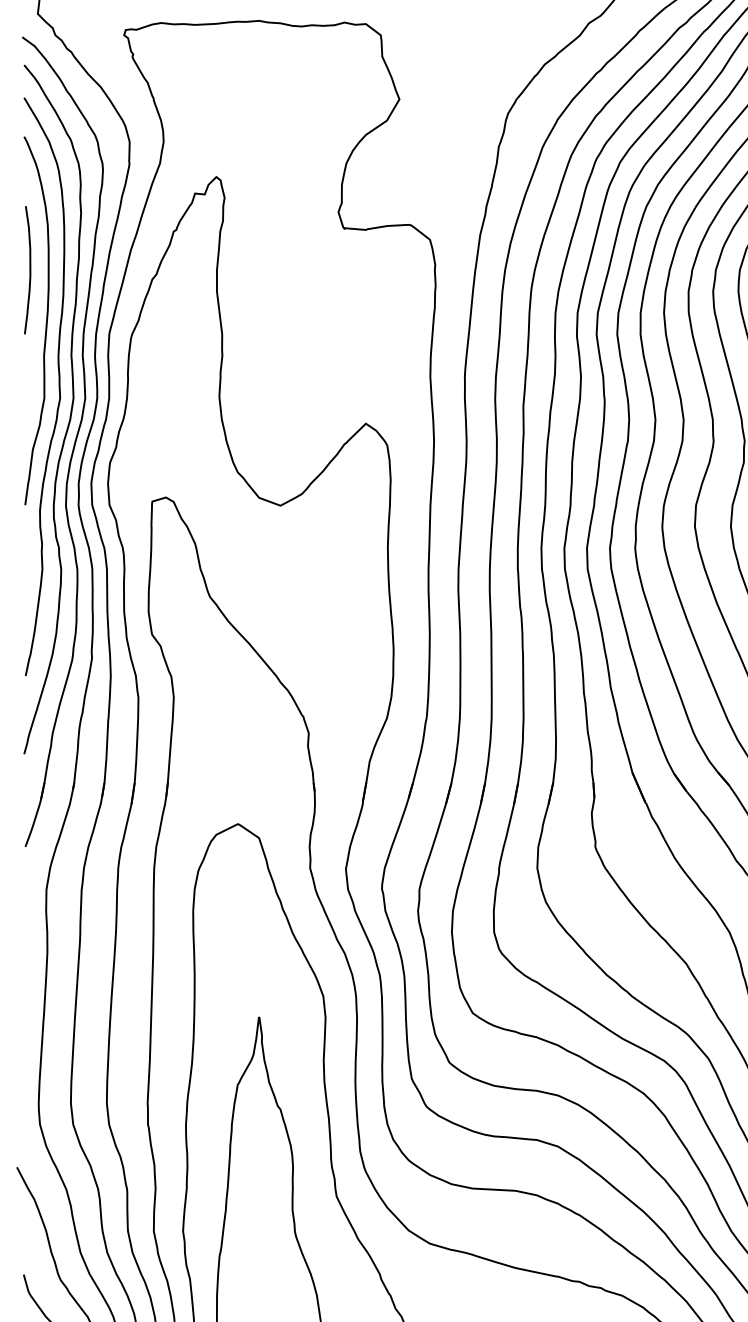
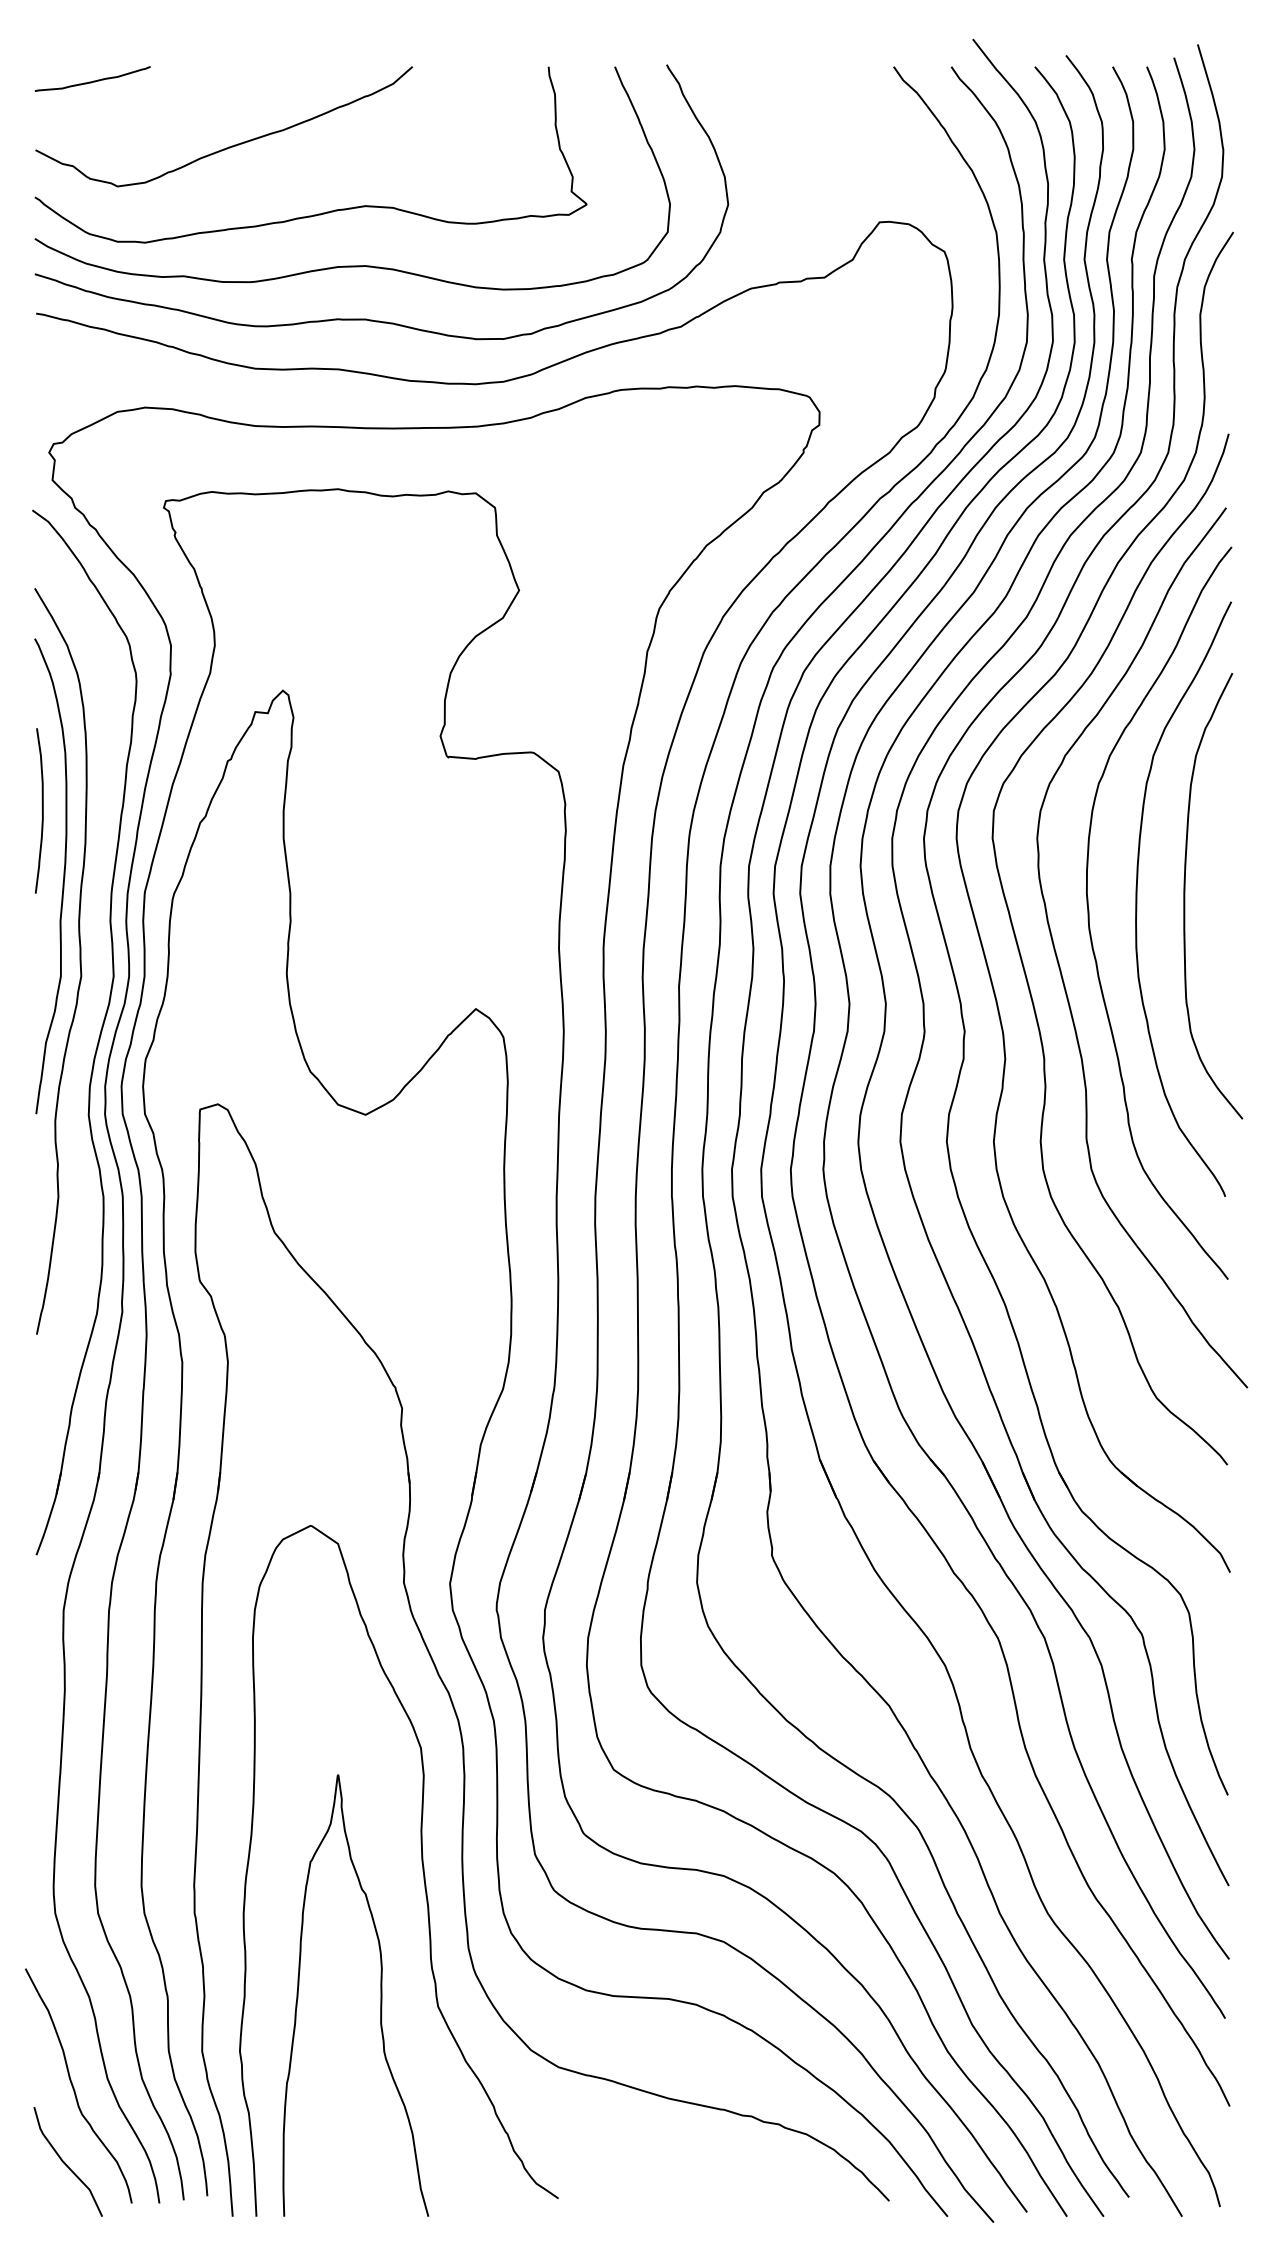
curve: (70, 412) -> (94, 994), removed

